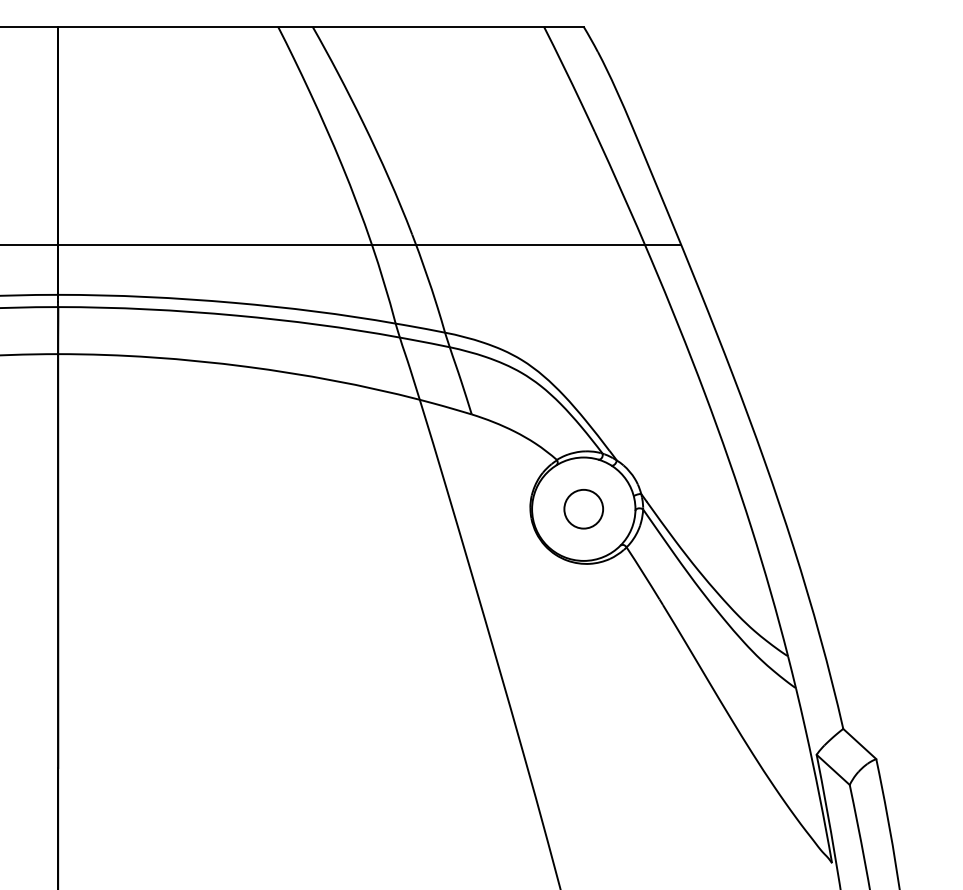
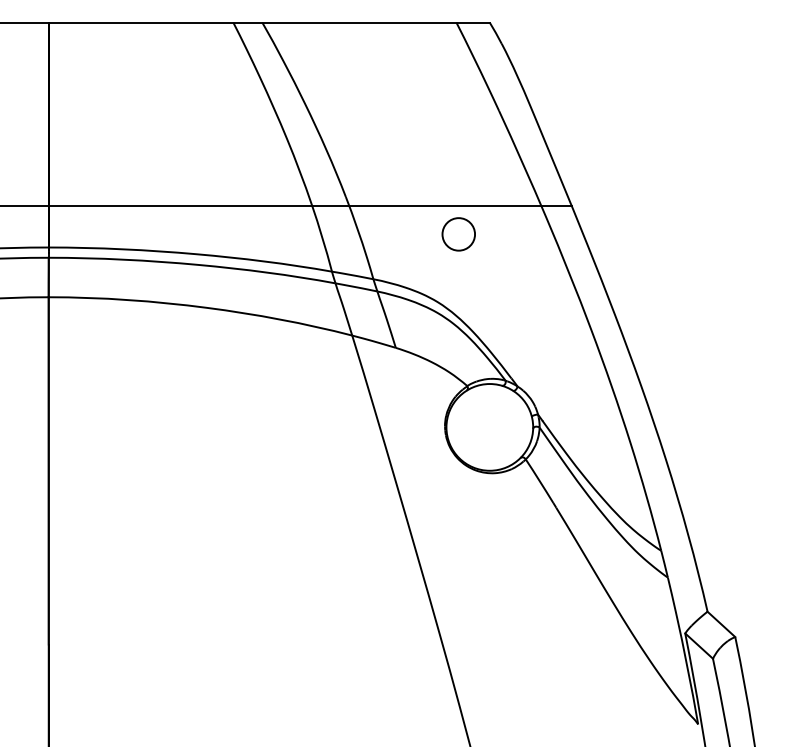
circle: (583, 509) -> (458, 234), moved

